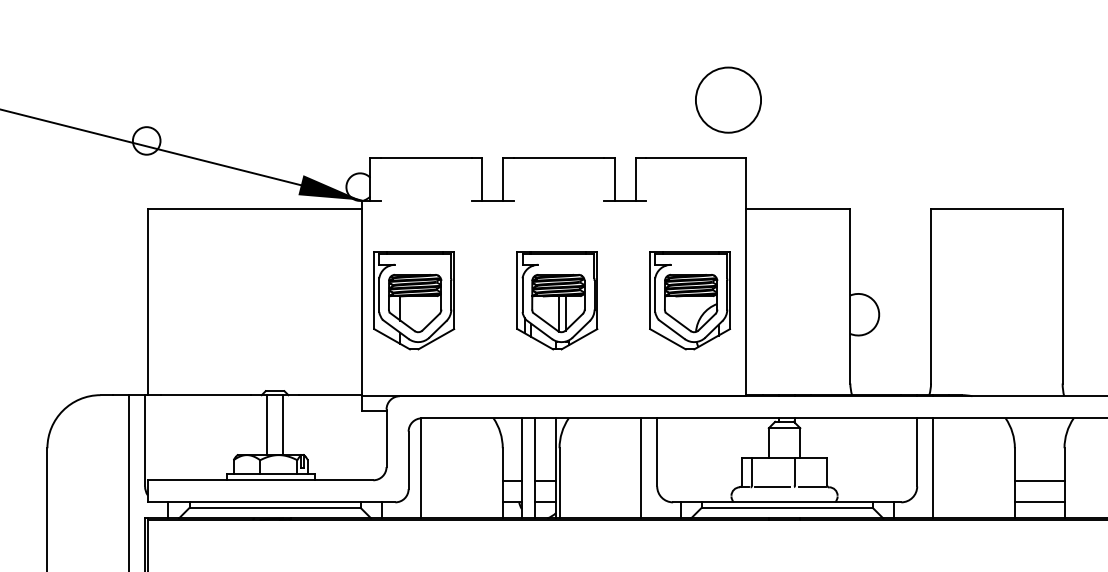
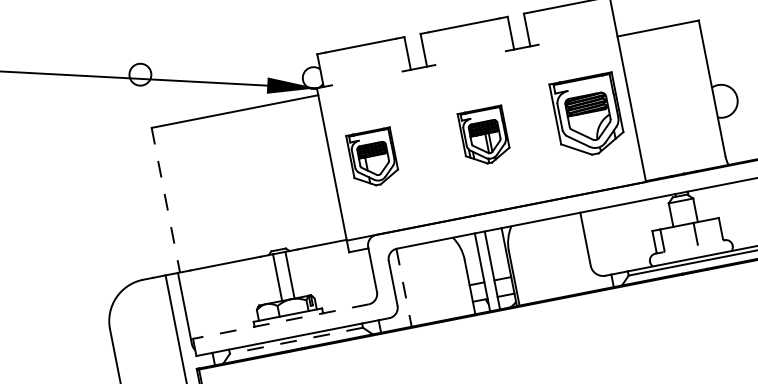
part: (414, 300) -> (373, 158), size x0.7
part: (557, 300) -> (484, 136), size x0.7
line: (147, 302) -> (165, 200), solid -> dashed
line: (421, 468) -> (404, 287), solid -> dashed
line: (641, 468) -> (575, 254), removed
line: (260, 480) -> (280, 321), solid -> dashed
line: (772, 487) -> (680, 248), removed
line: (812, 487) -> (711, 242), removed
line: (274, 507) -> (295, 340), solid -> dashed

